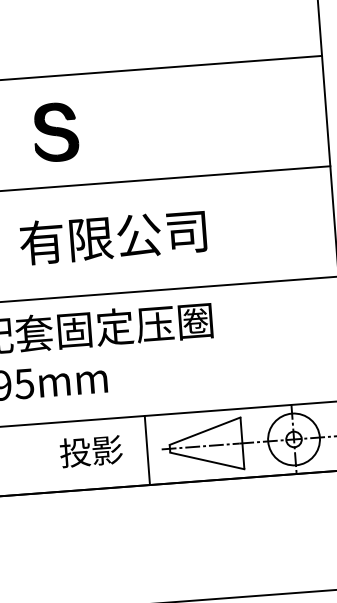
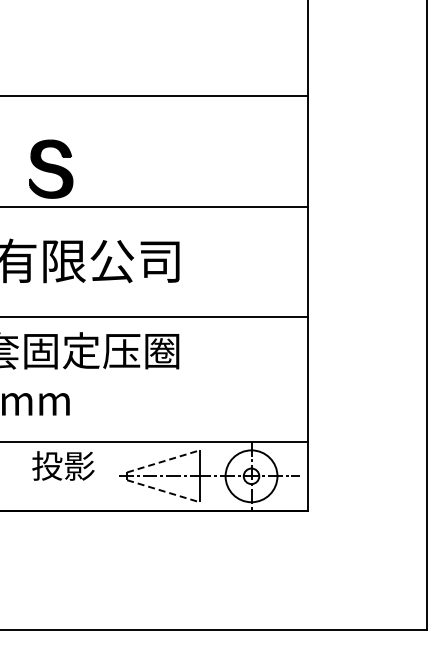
part: (56, 131) -> (51, 168), moved
line: (205, 431) -> (163, 461), solid -> dashed
line: (147, 449) -> (104, 475), removed
text: (91, 450) -> (63, 465), moved
line: (207, 461) -> (163, 491), solid -> dashed

